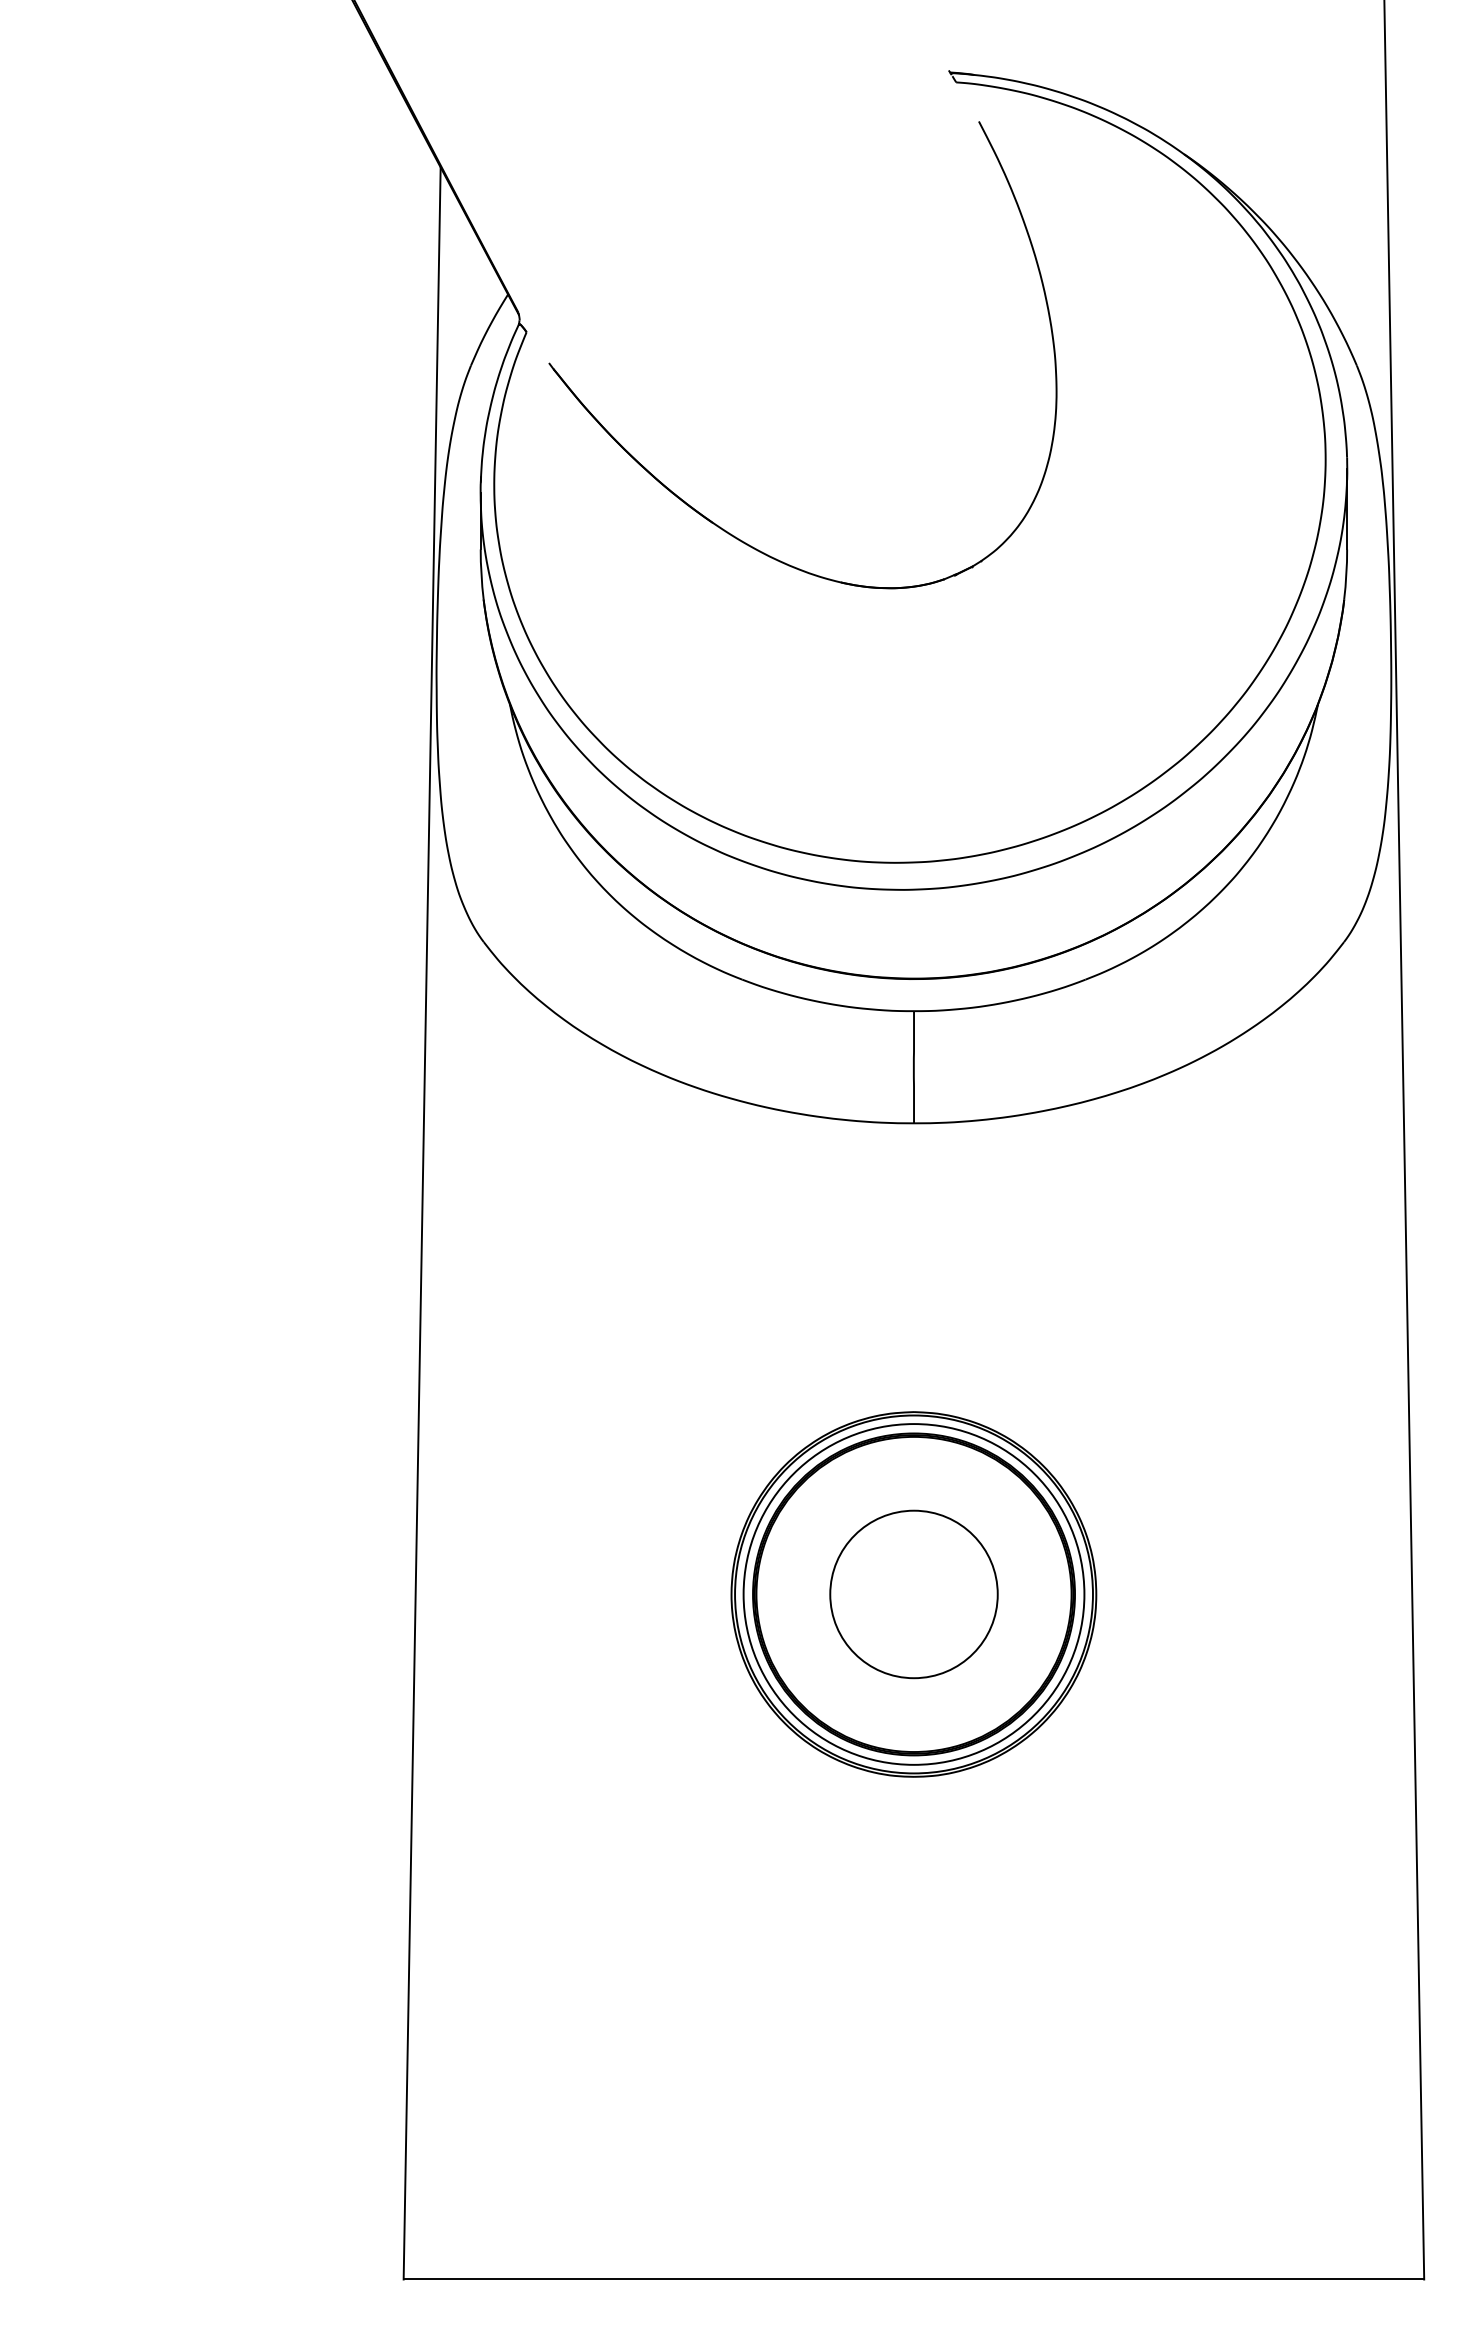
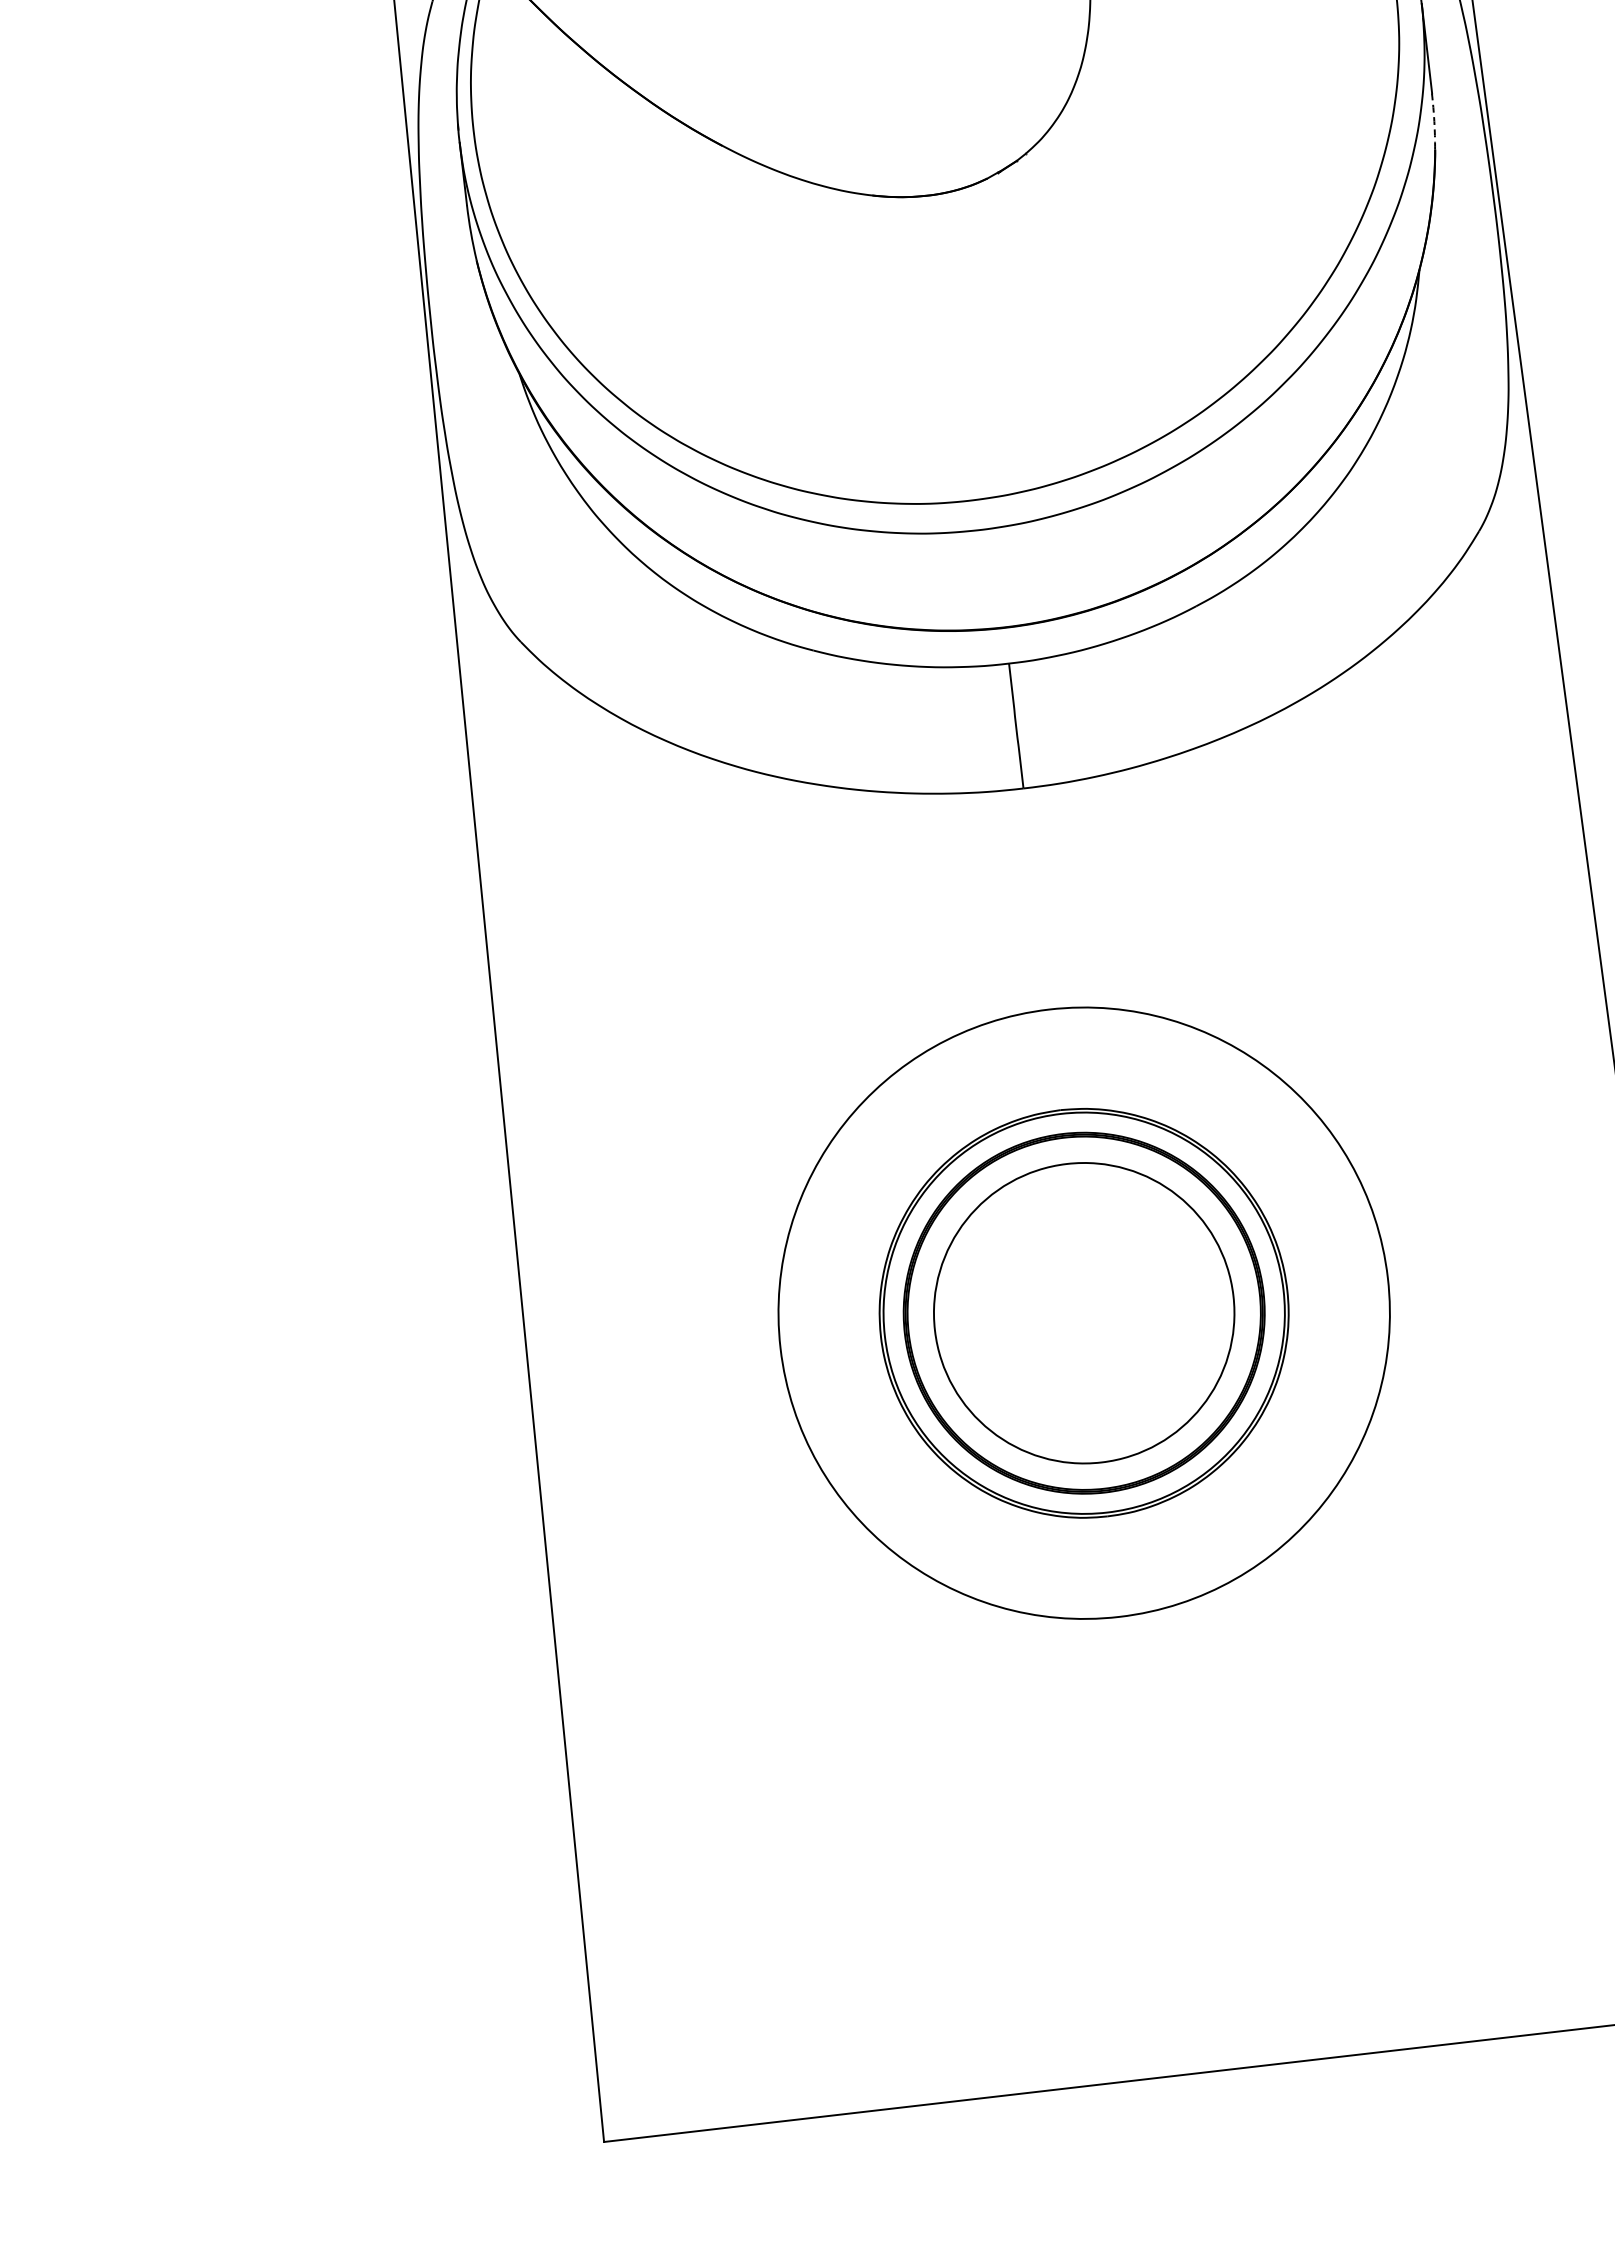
arc: (1346, 574) -> (1434, 121), solid -> dashed
circle: (913, 1594) -> (1083, 1313), size x1.6
circle: (913, 1594) -> (1083, 1313), size x1.6

